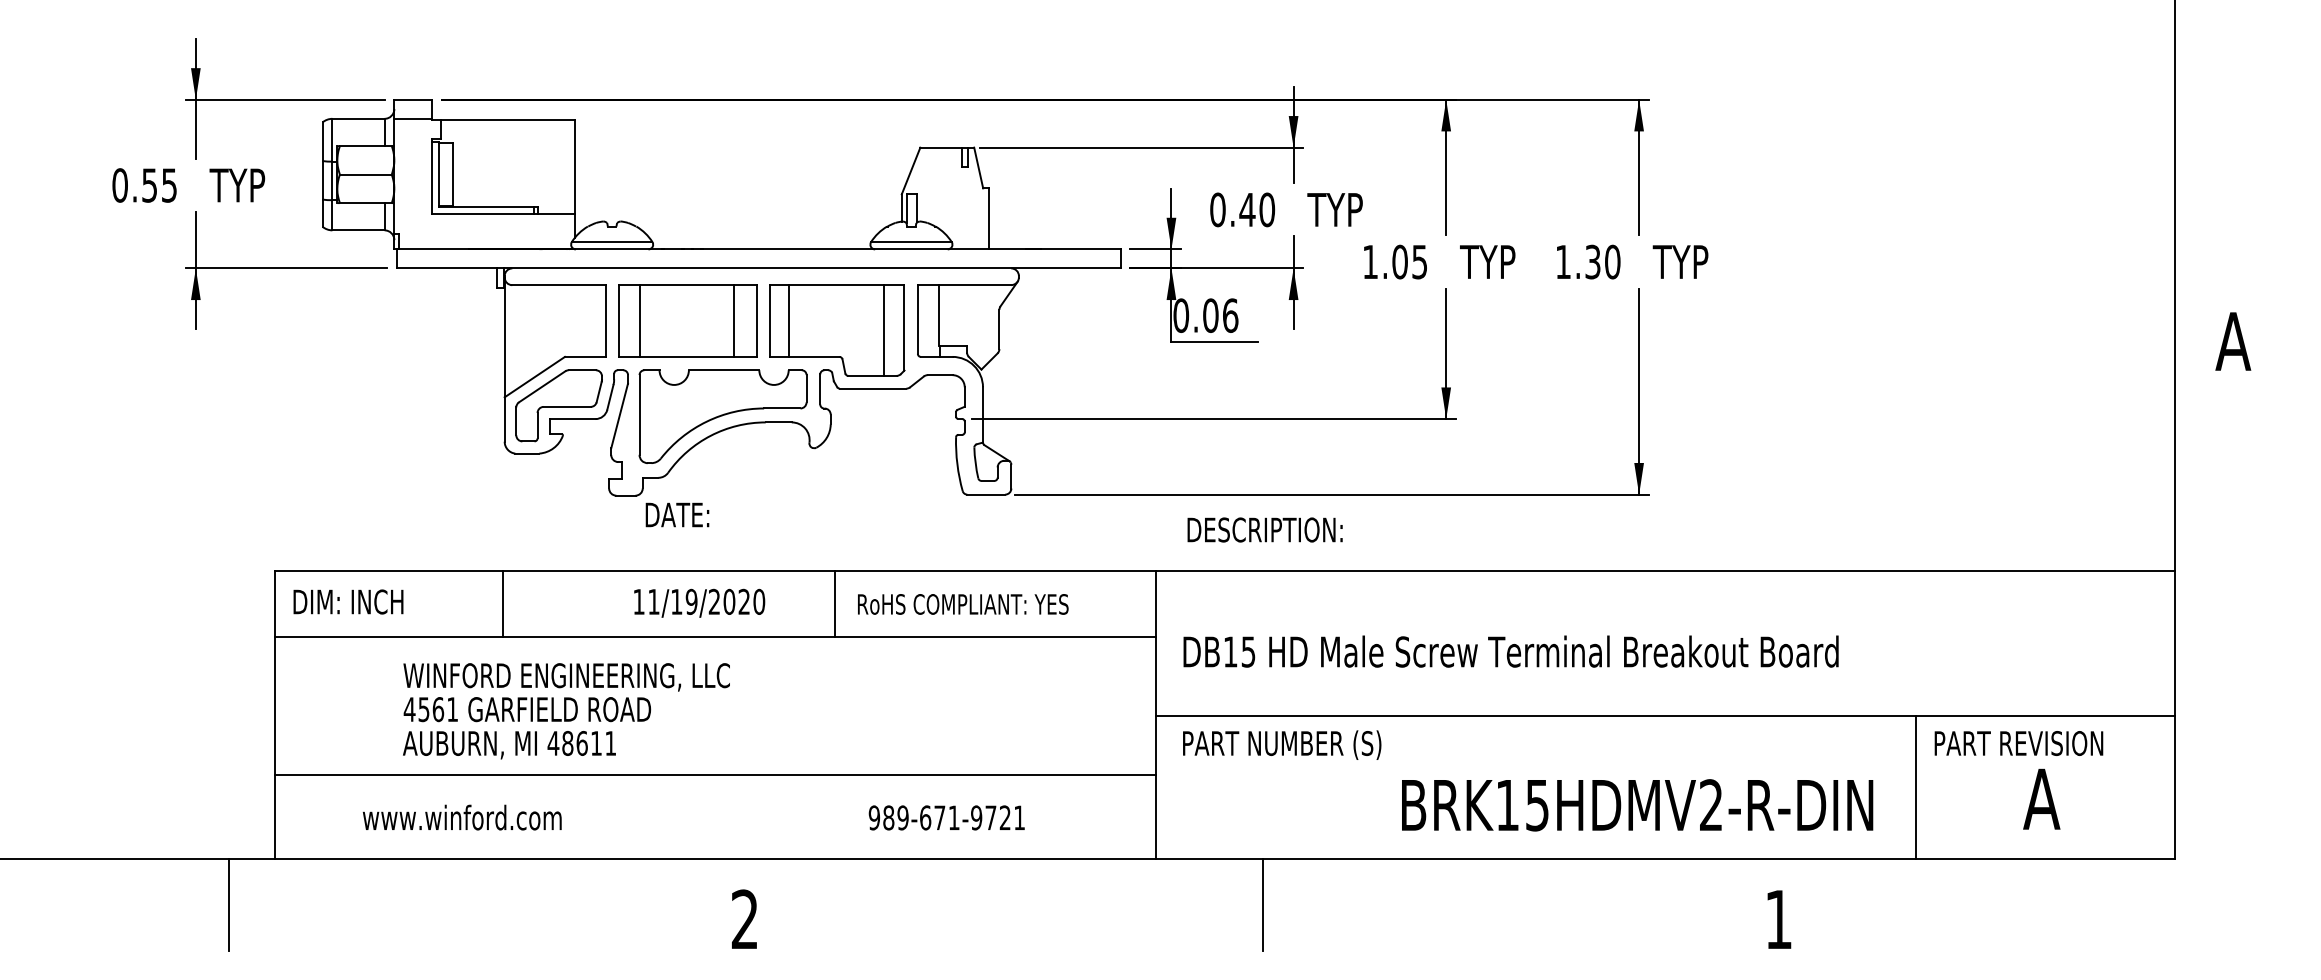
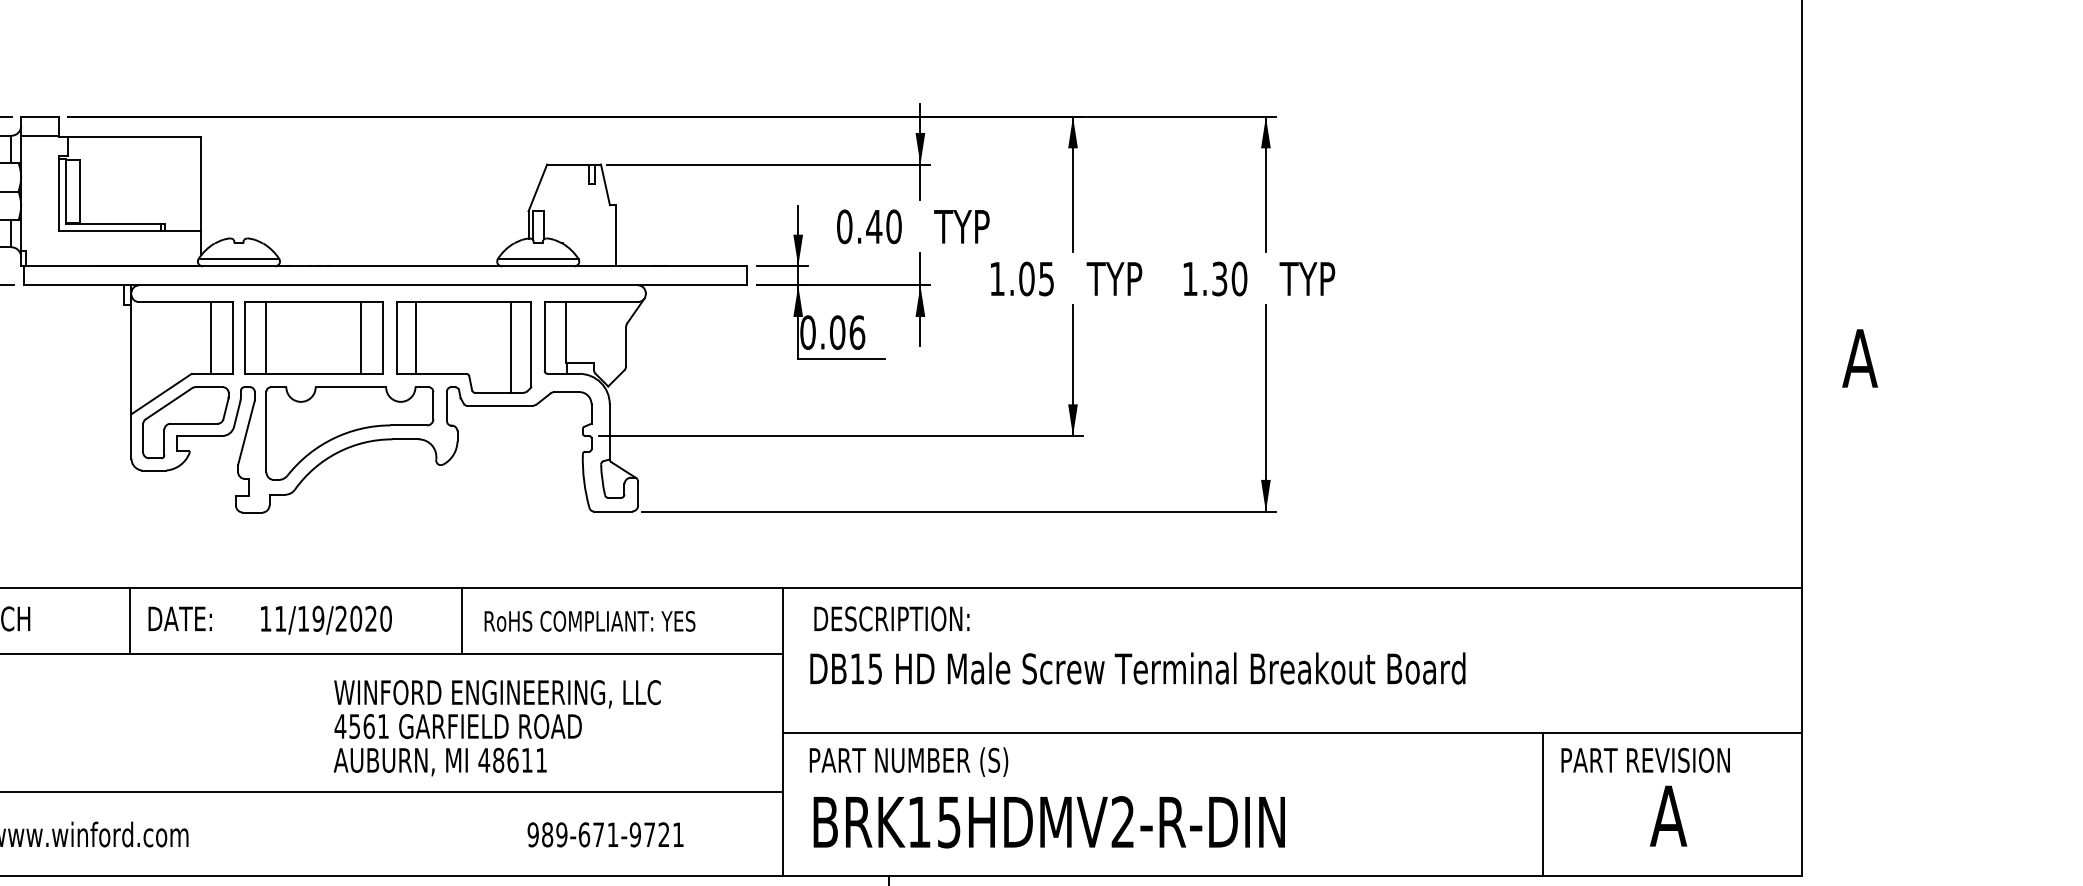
line: (584, 320) -> (211, 337), added
text: (677, 514) -> (180, 618), moved
text: (1264, 529) -> (891, 618), moved
text: (566, 711) -> (497, 728), moved
text: (1637, 805) -> (1049, 822), moved
text: (946, 817) -> (605, 834), moved

